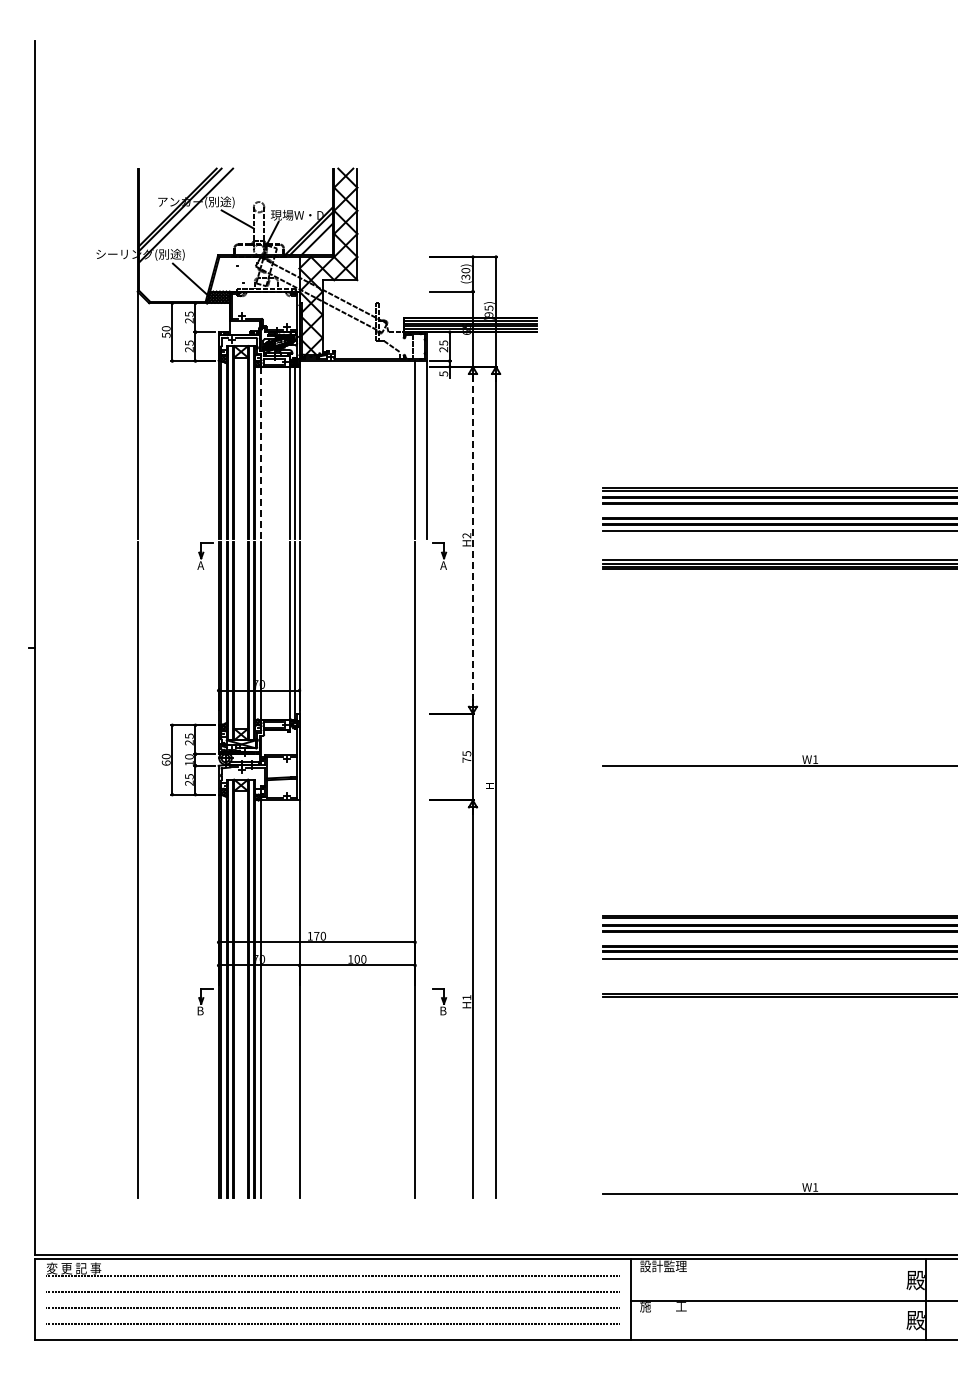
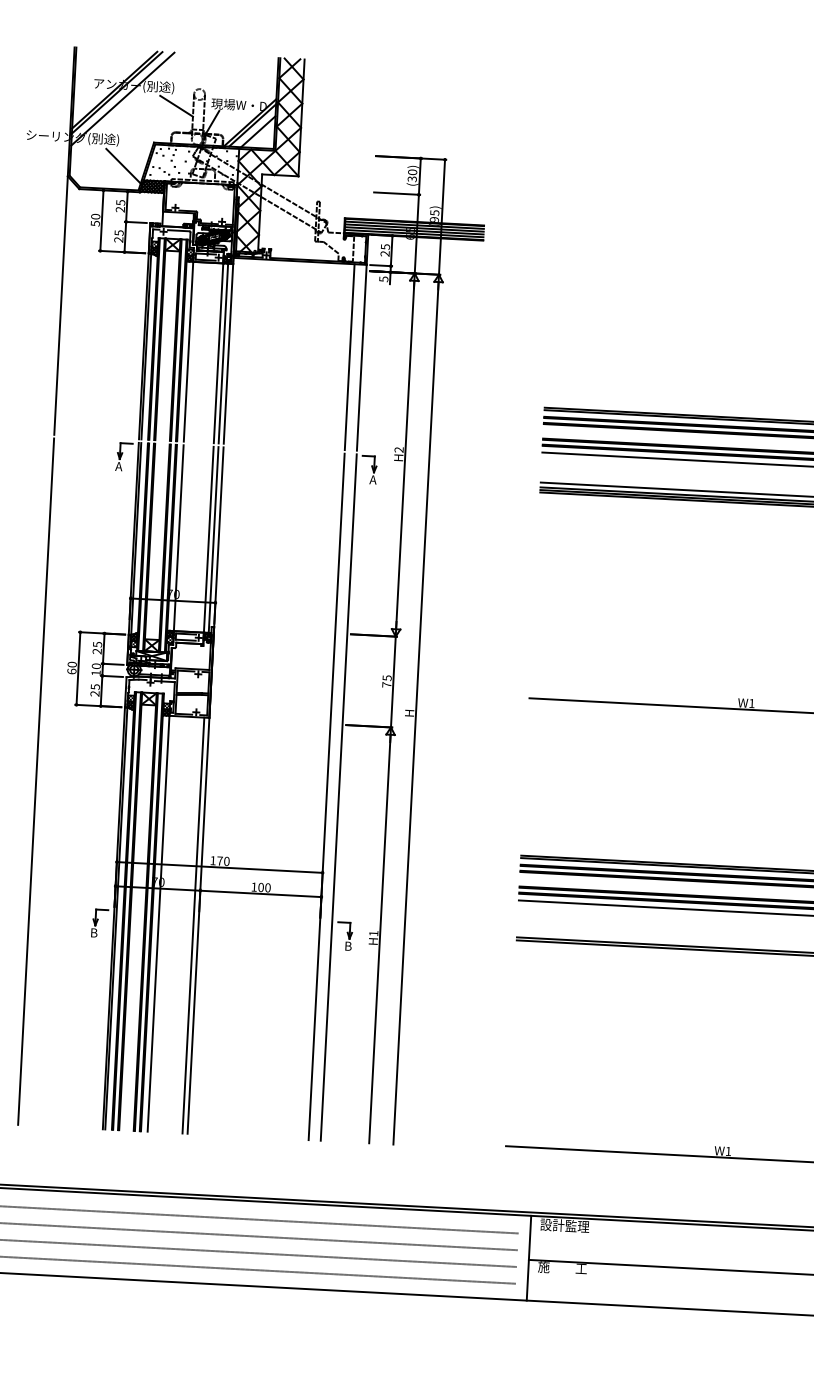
line: (261, 452) -> (188, 351), dashed -> solid
line: (472, 540) -> (404, 455), dashed -> solid
line: (426, 869) -> (338, 797), added
line: (294, 998) -> (193, 925), added

